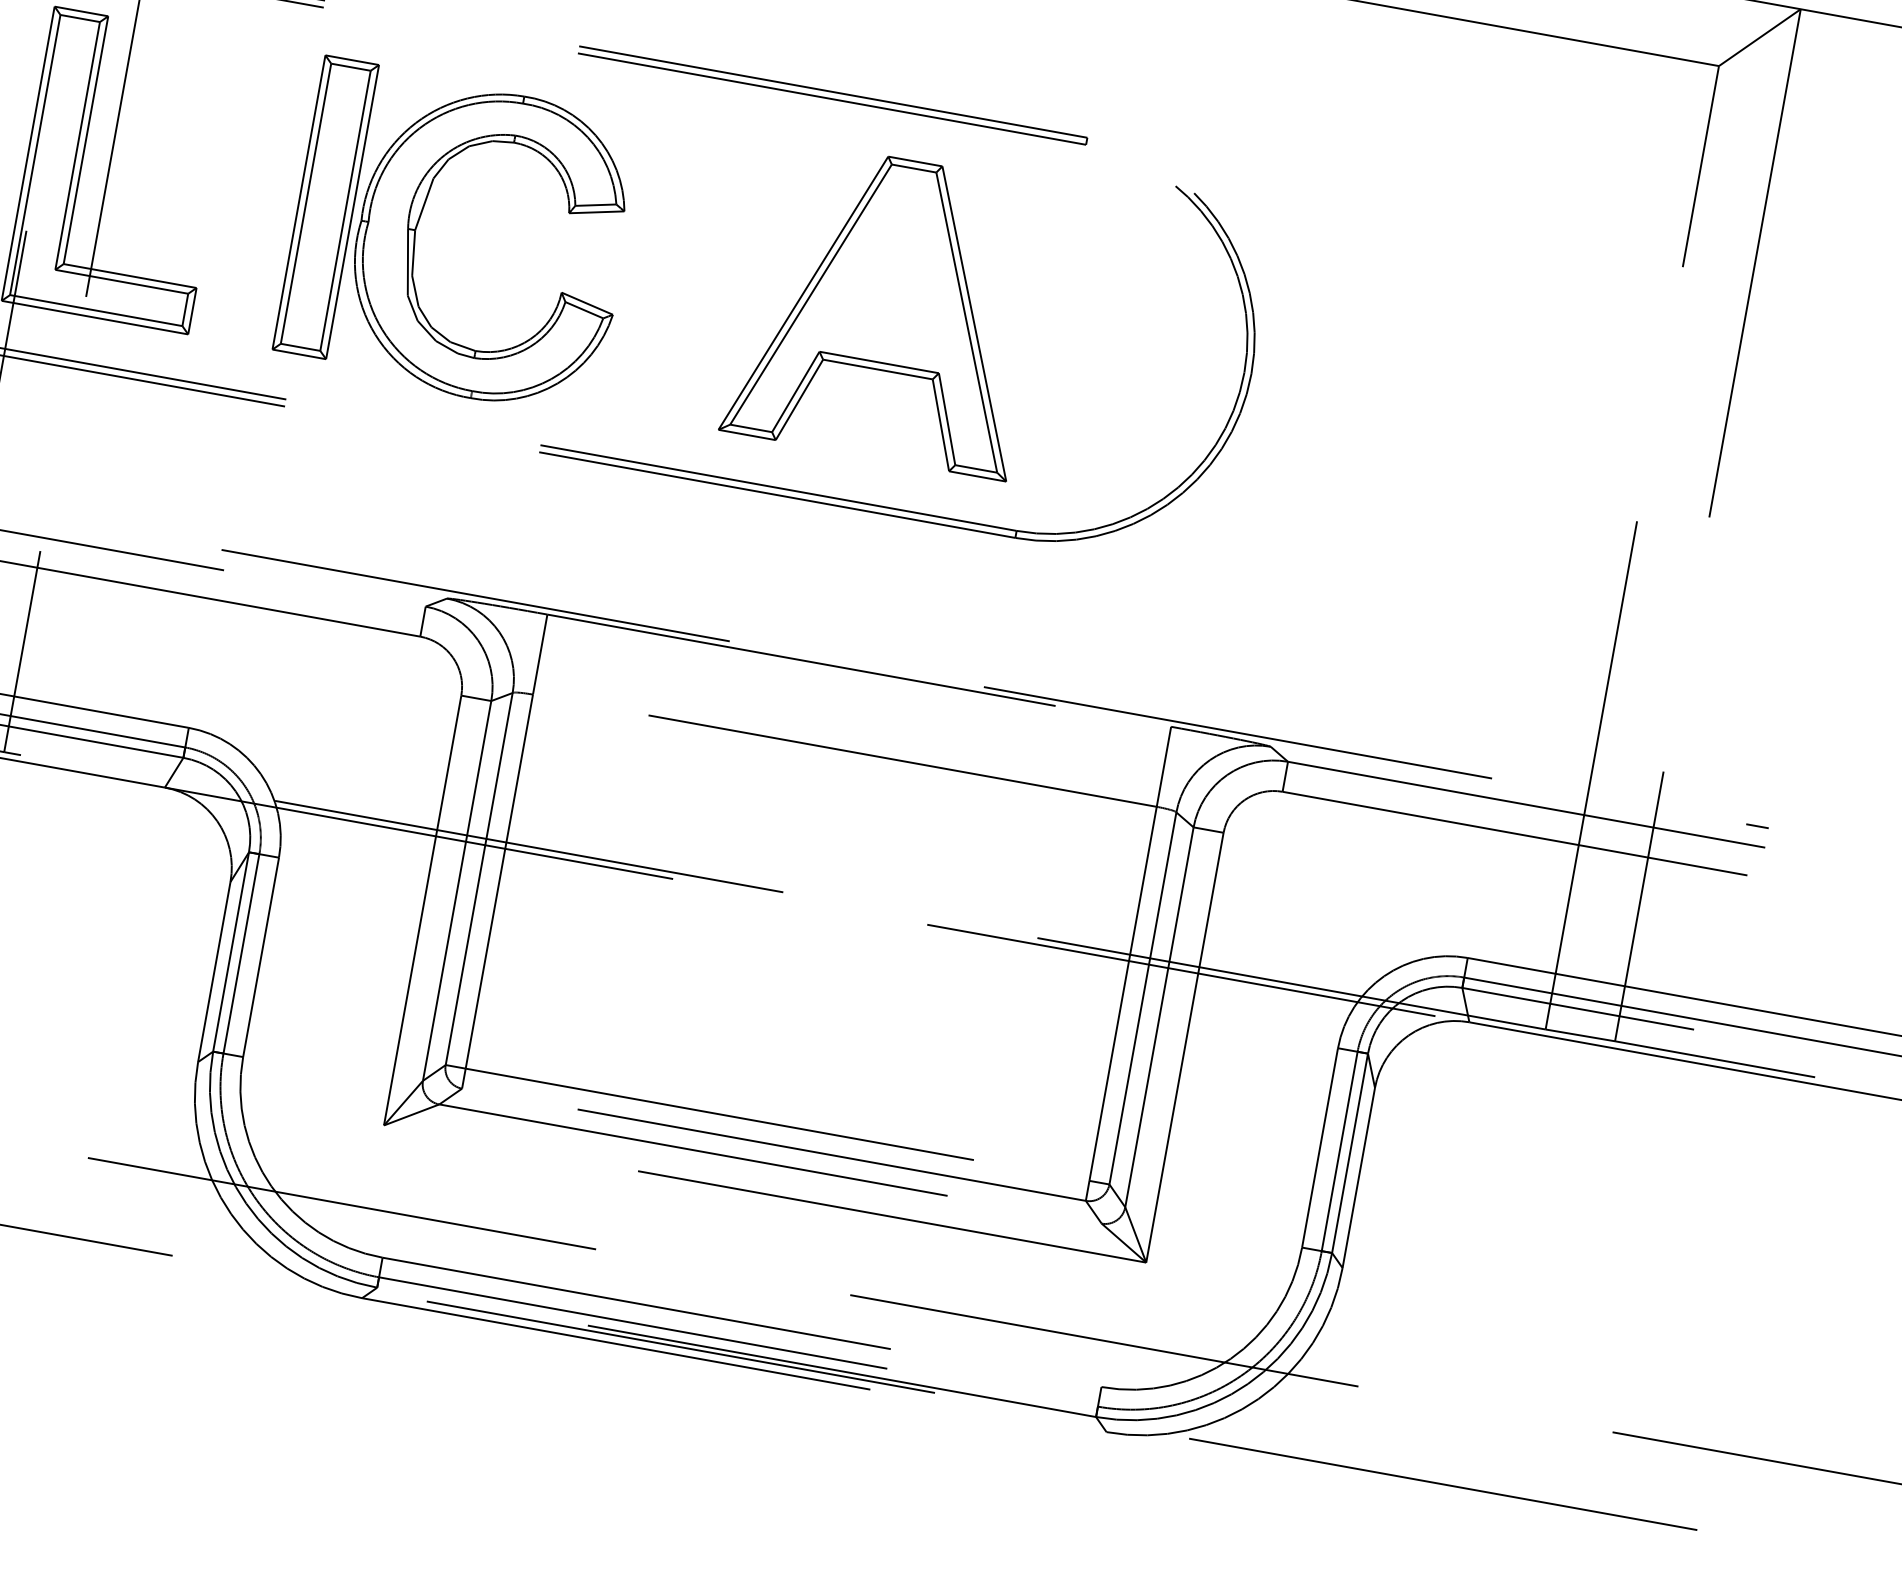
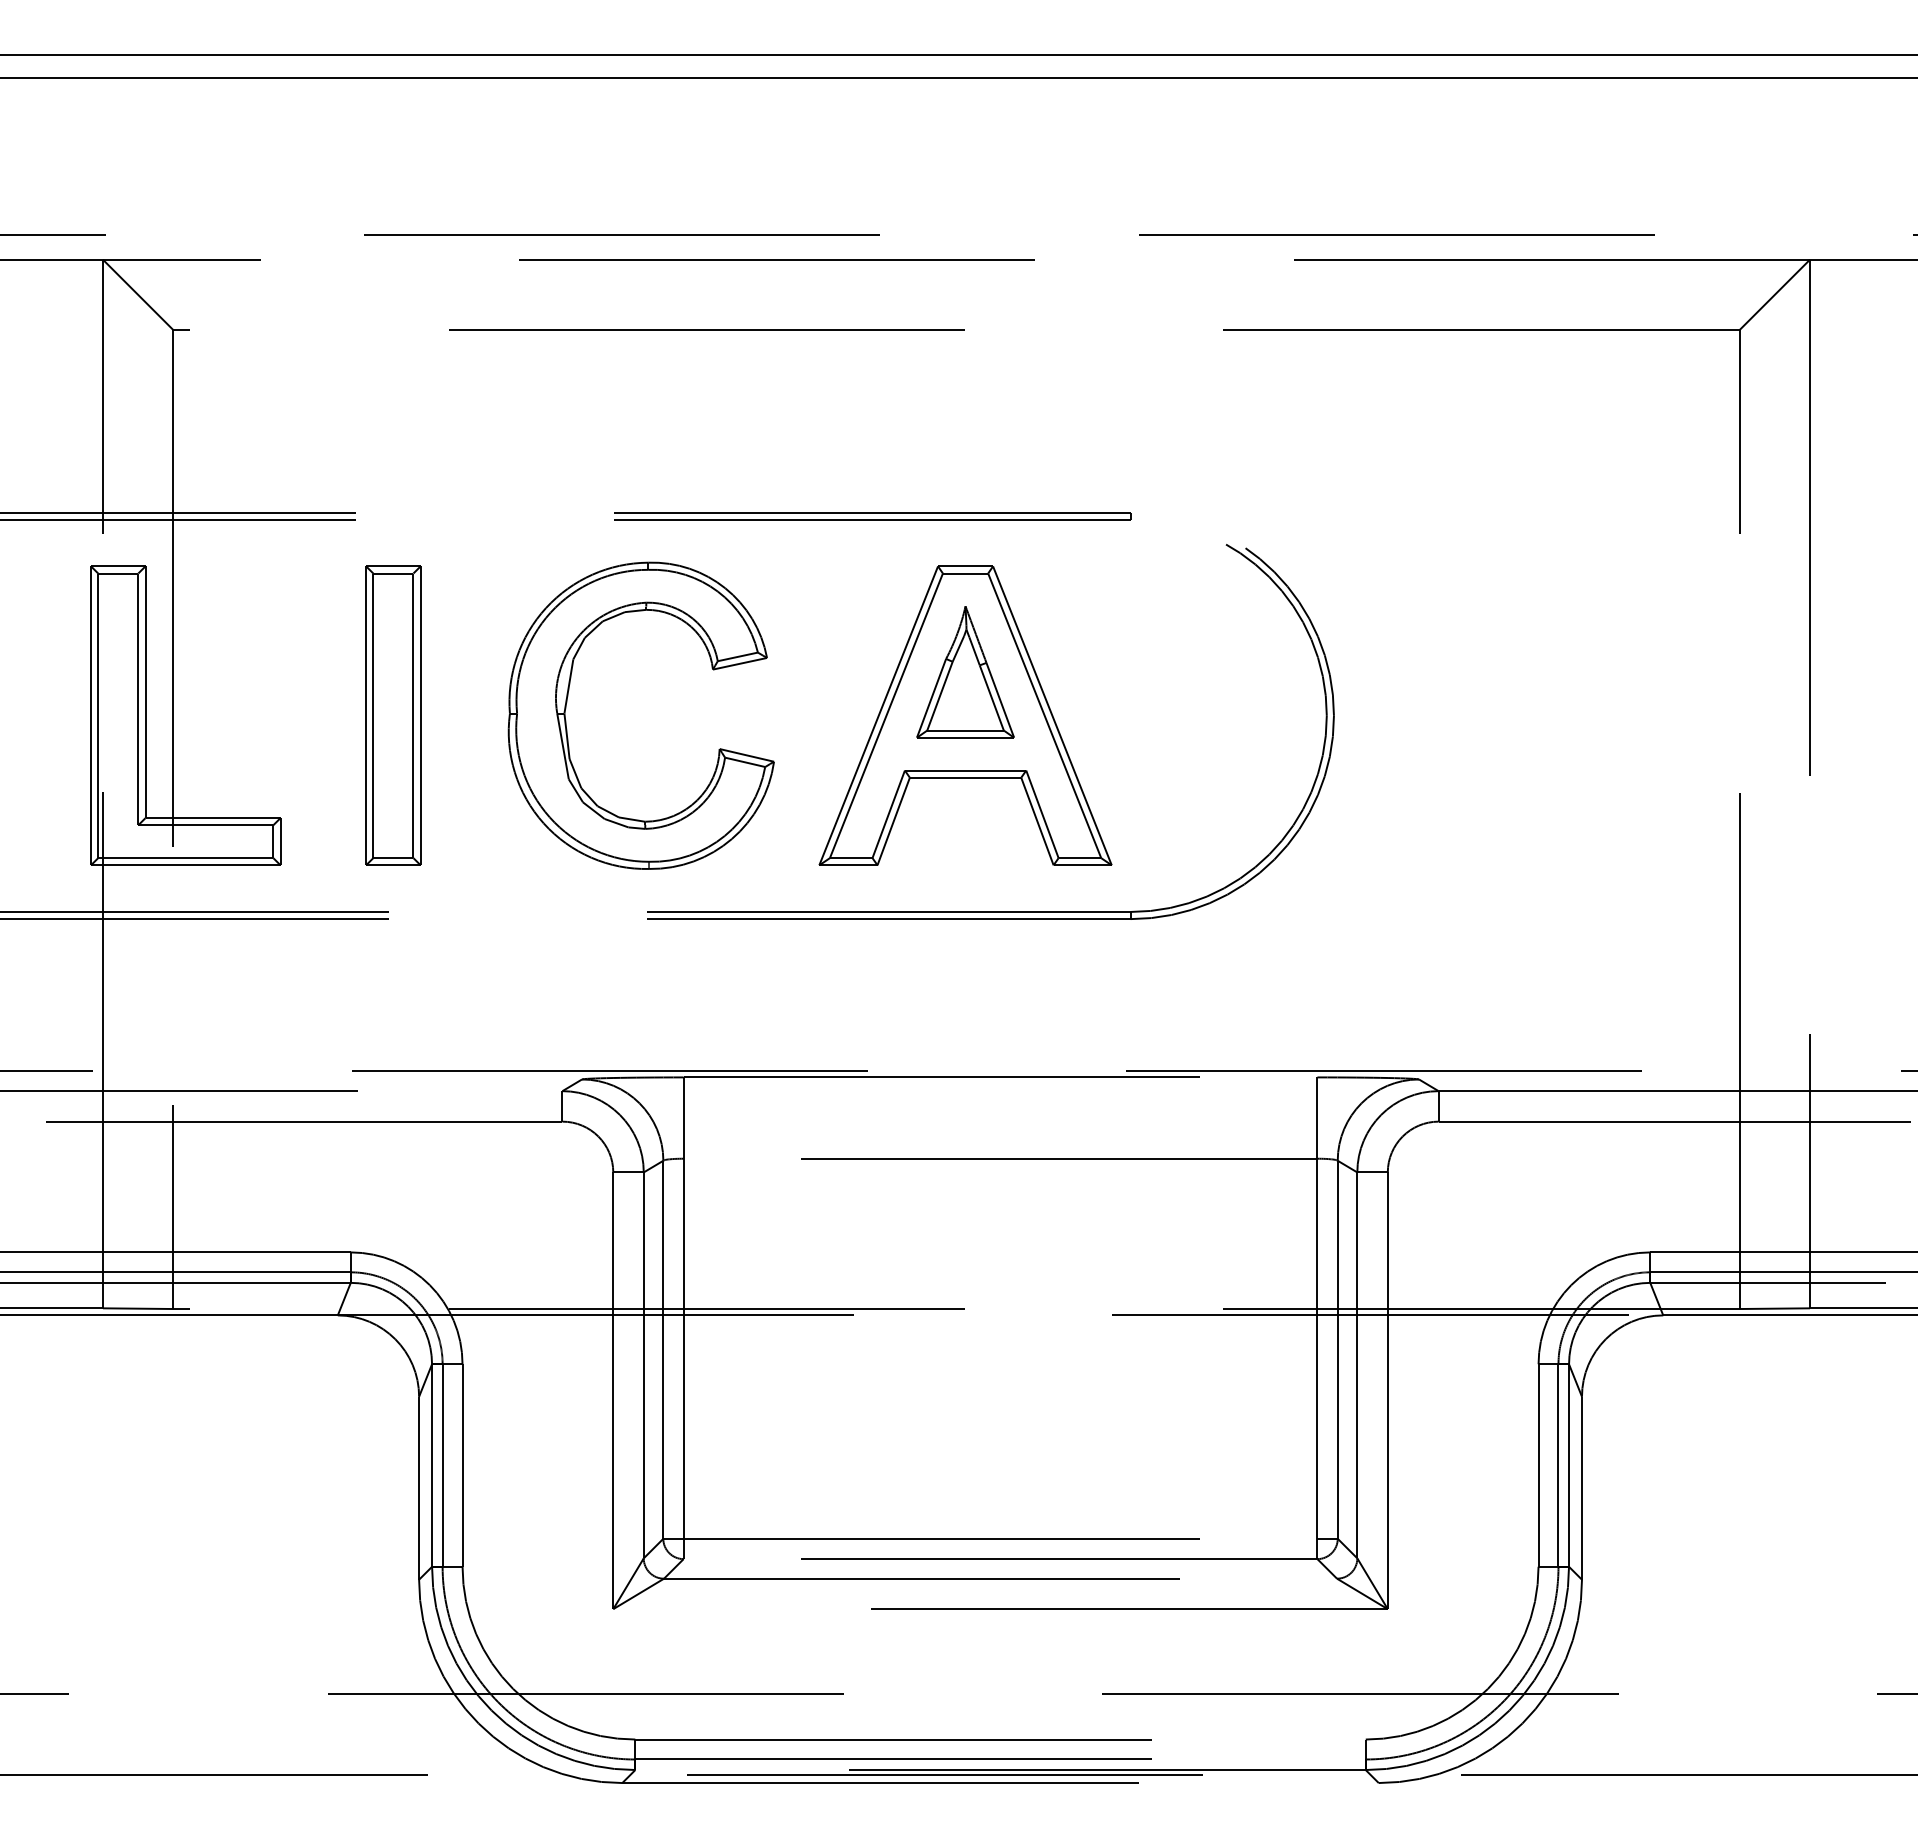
part: (420, 219) -> (567, 702), moved
part: (896, 265) -> (965, 672), added

